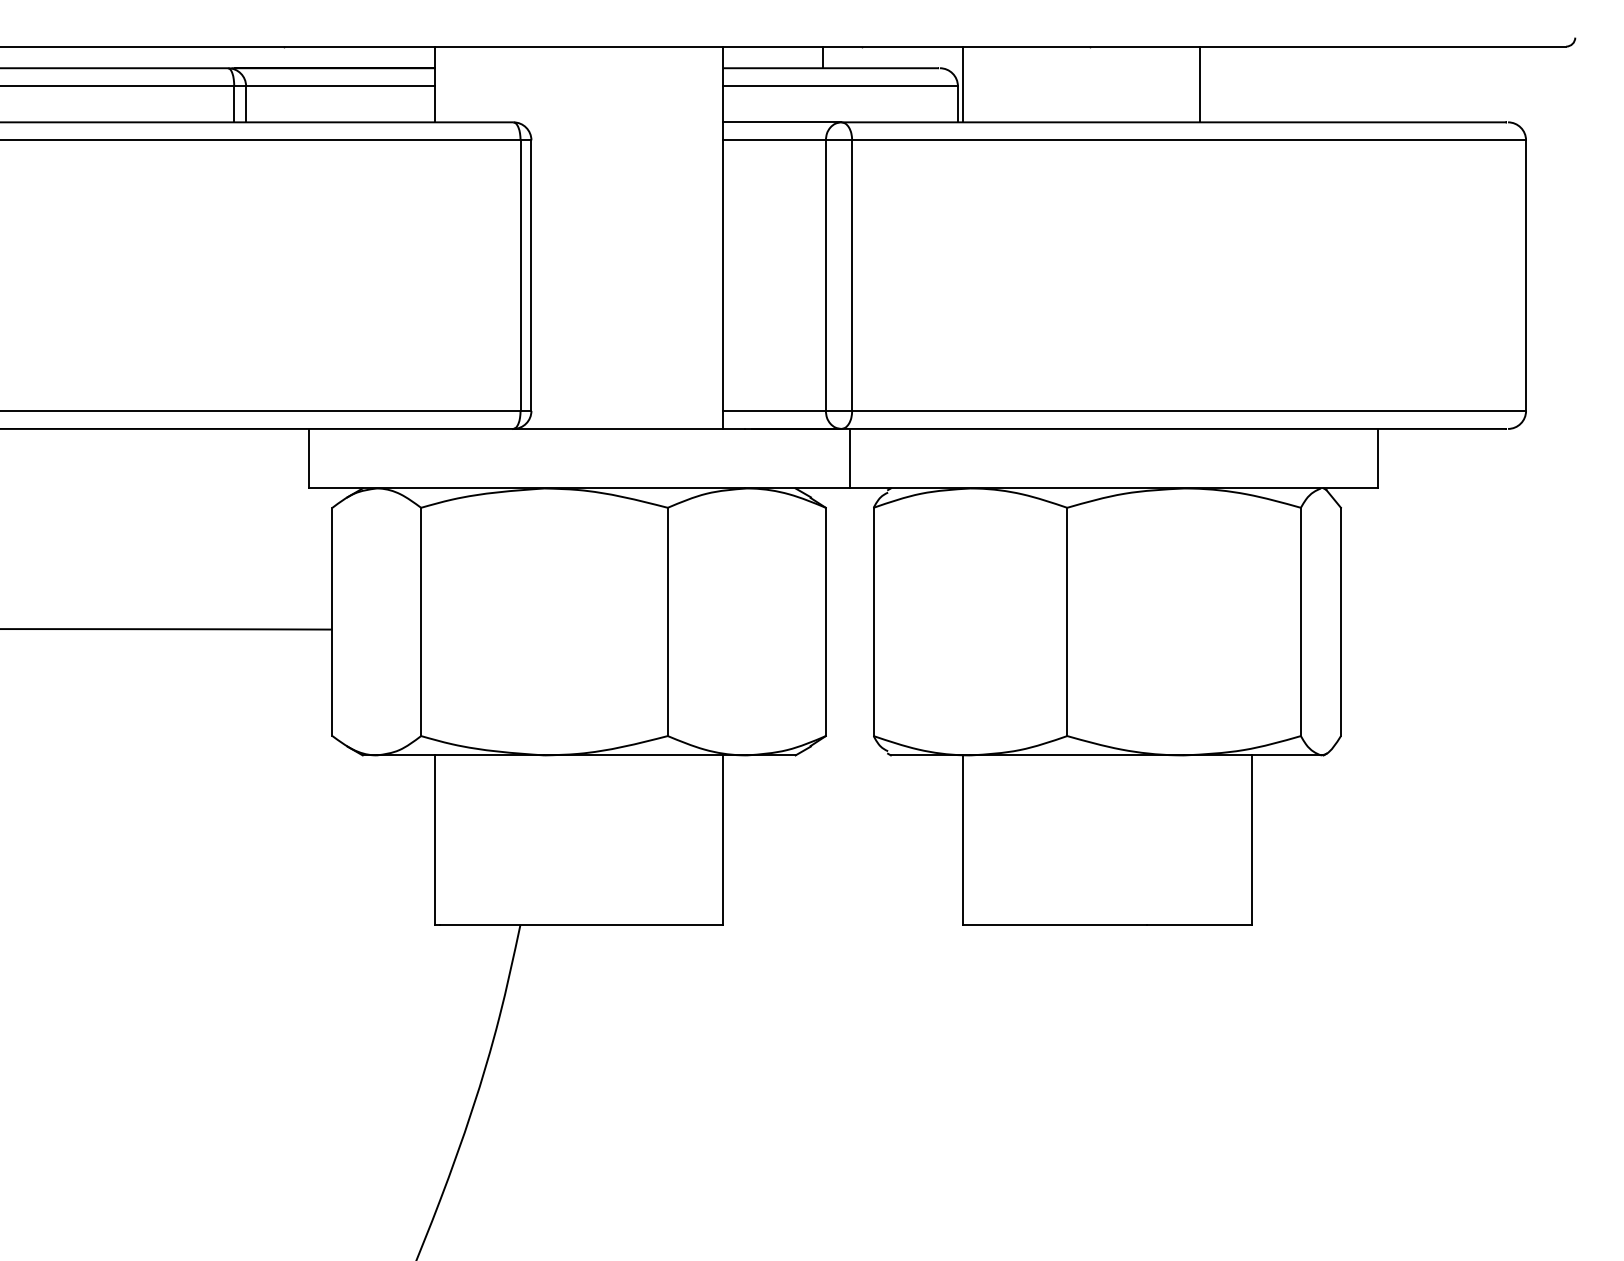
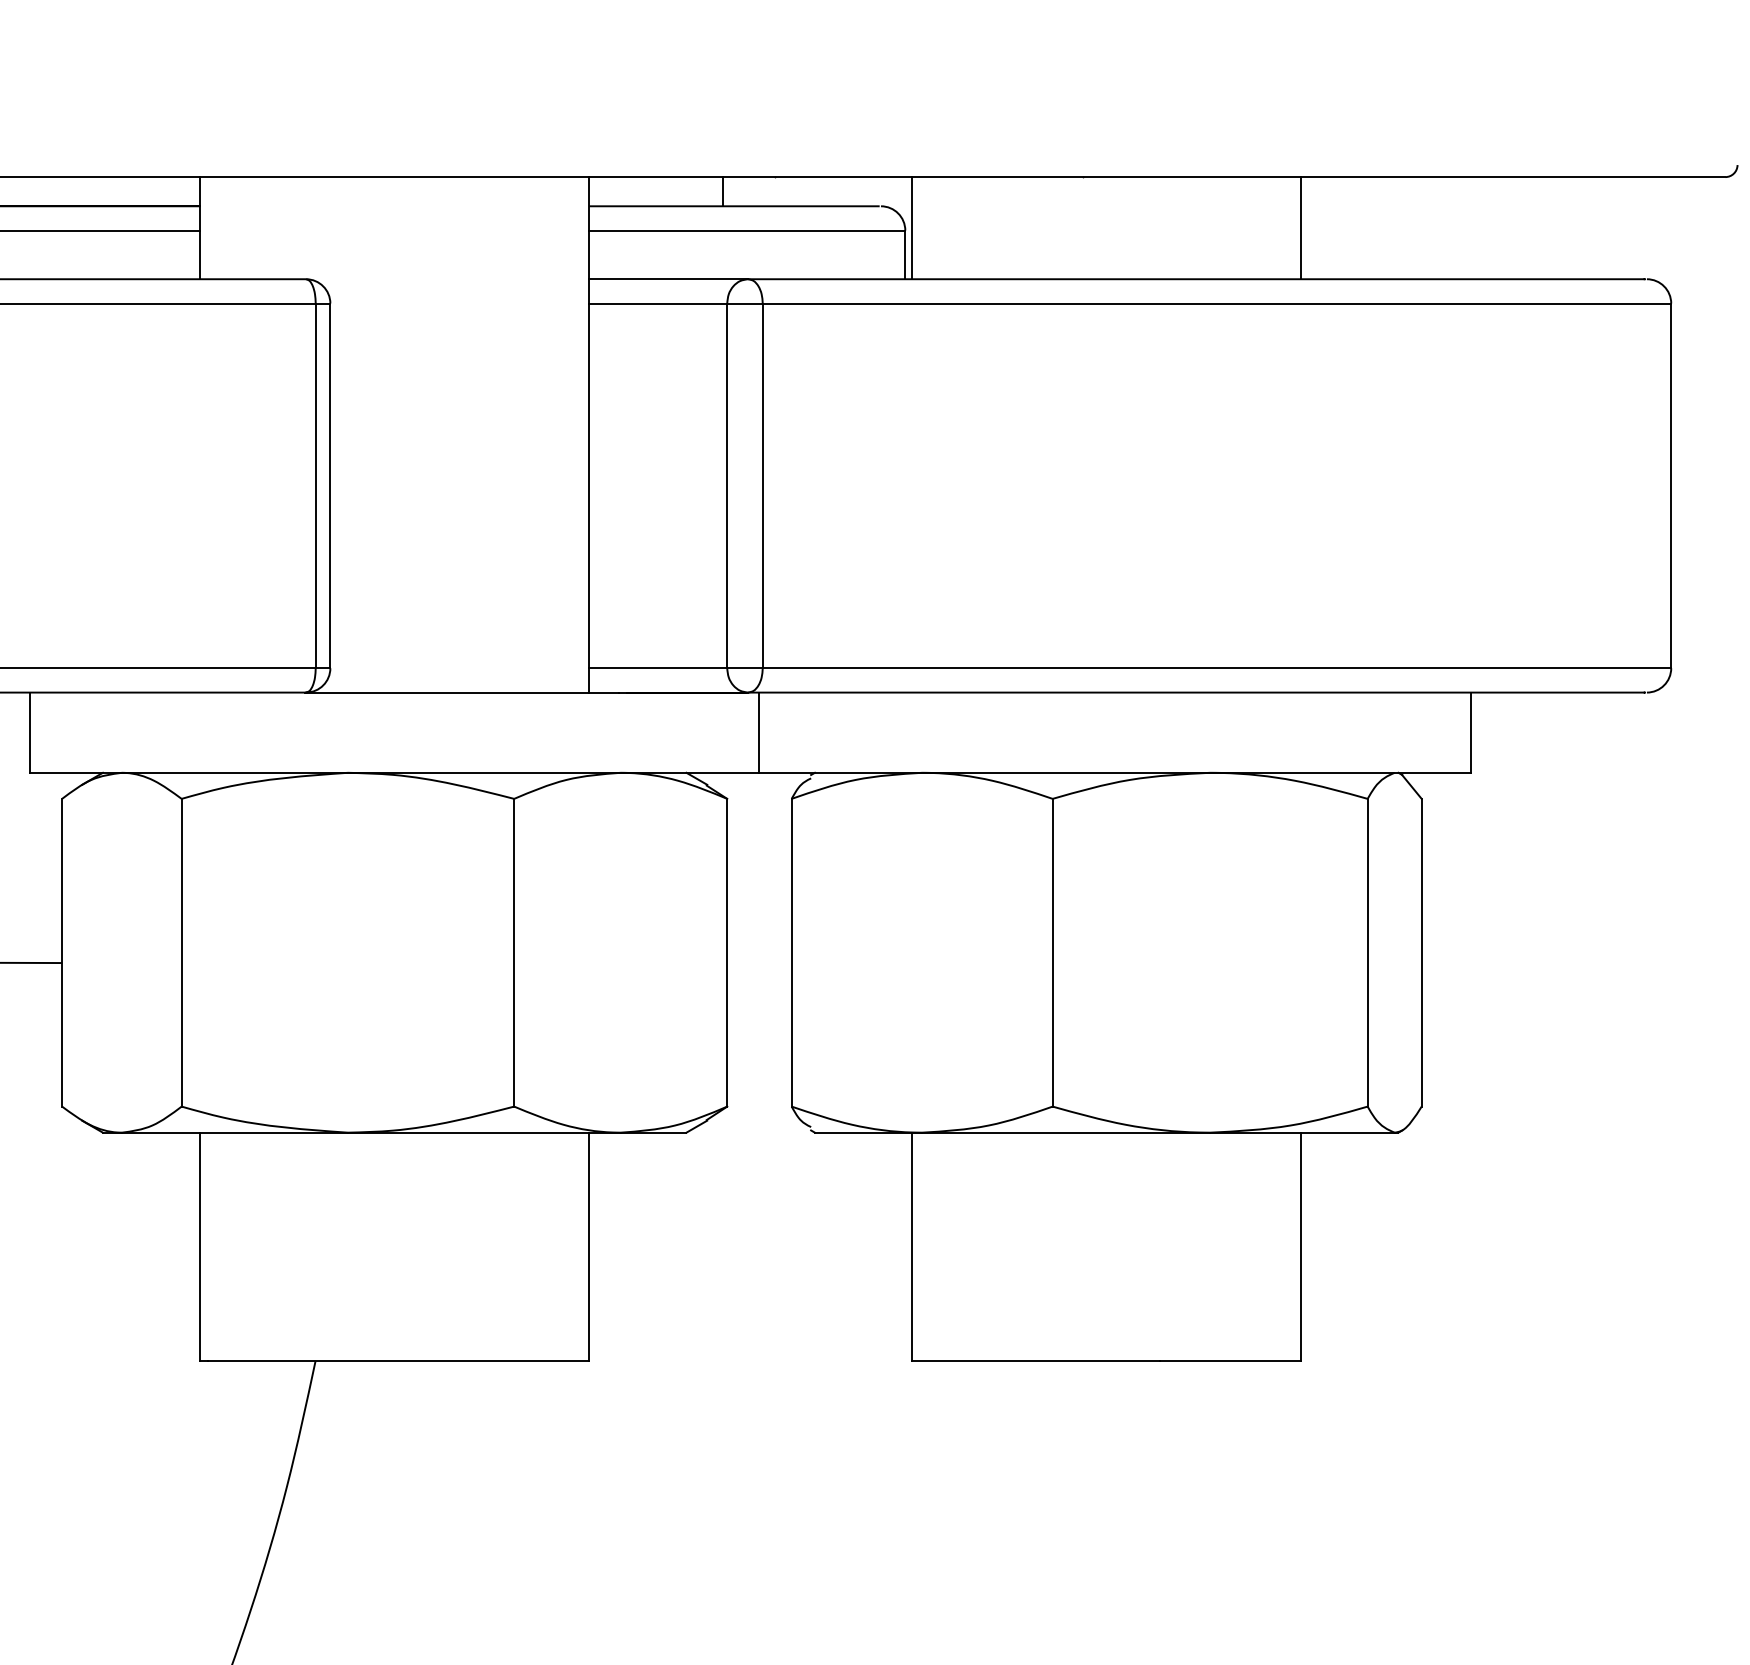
line: (1199, 84) -> (1301, 228), moved

